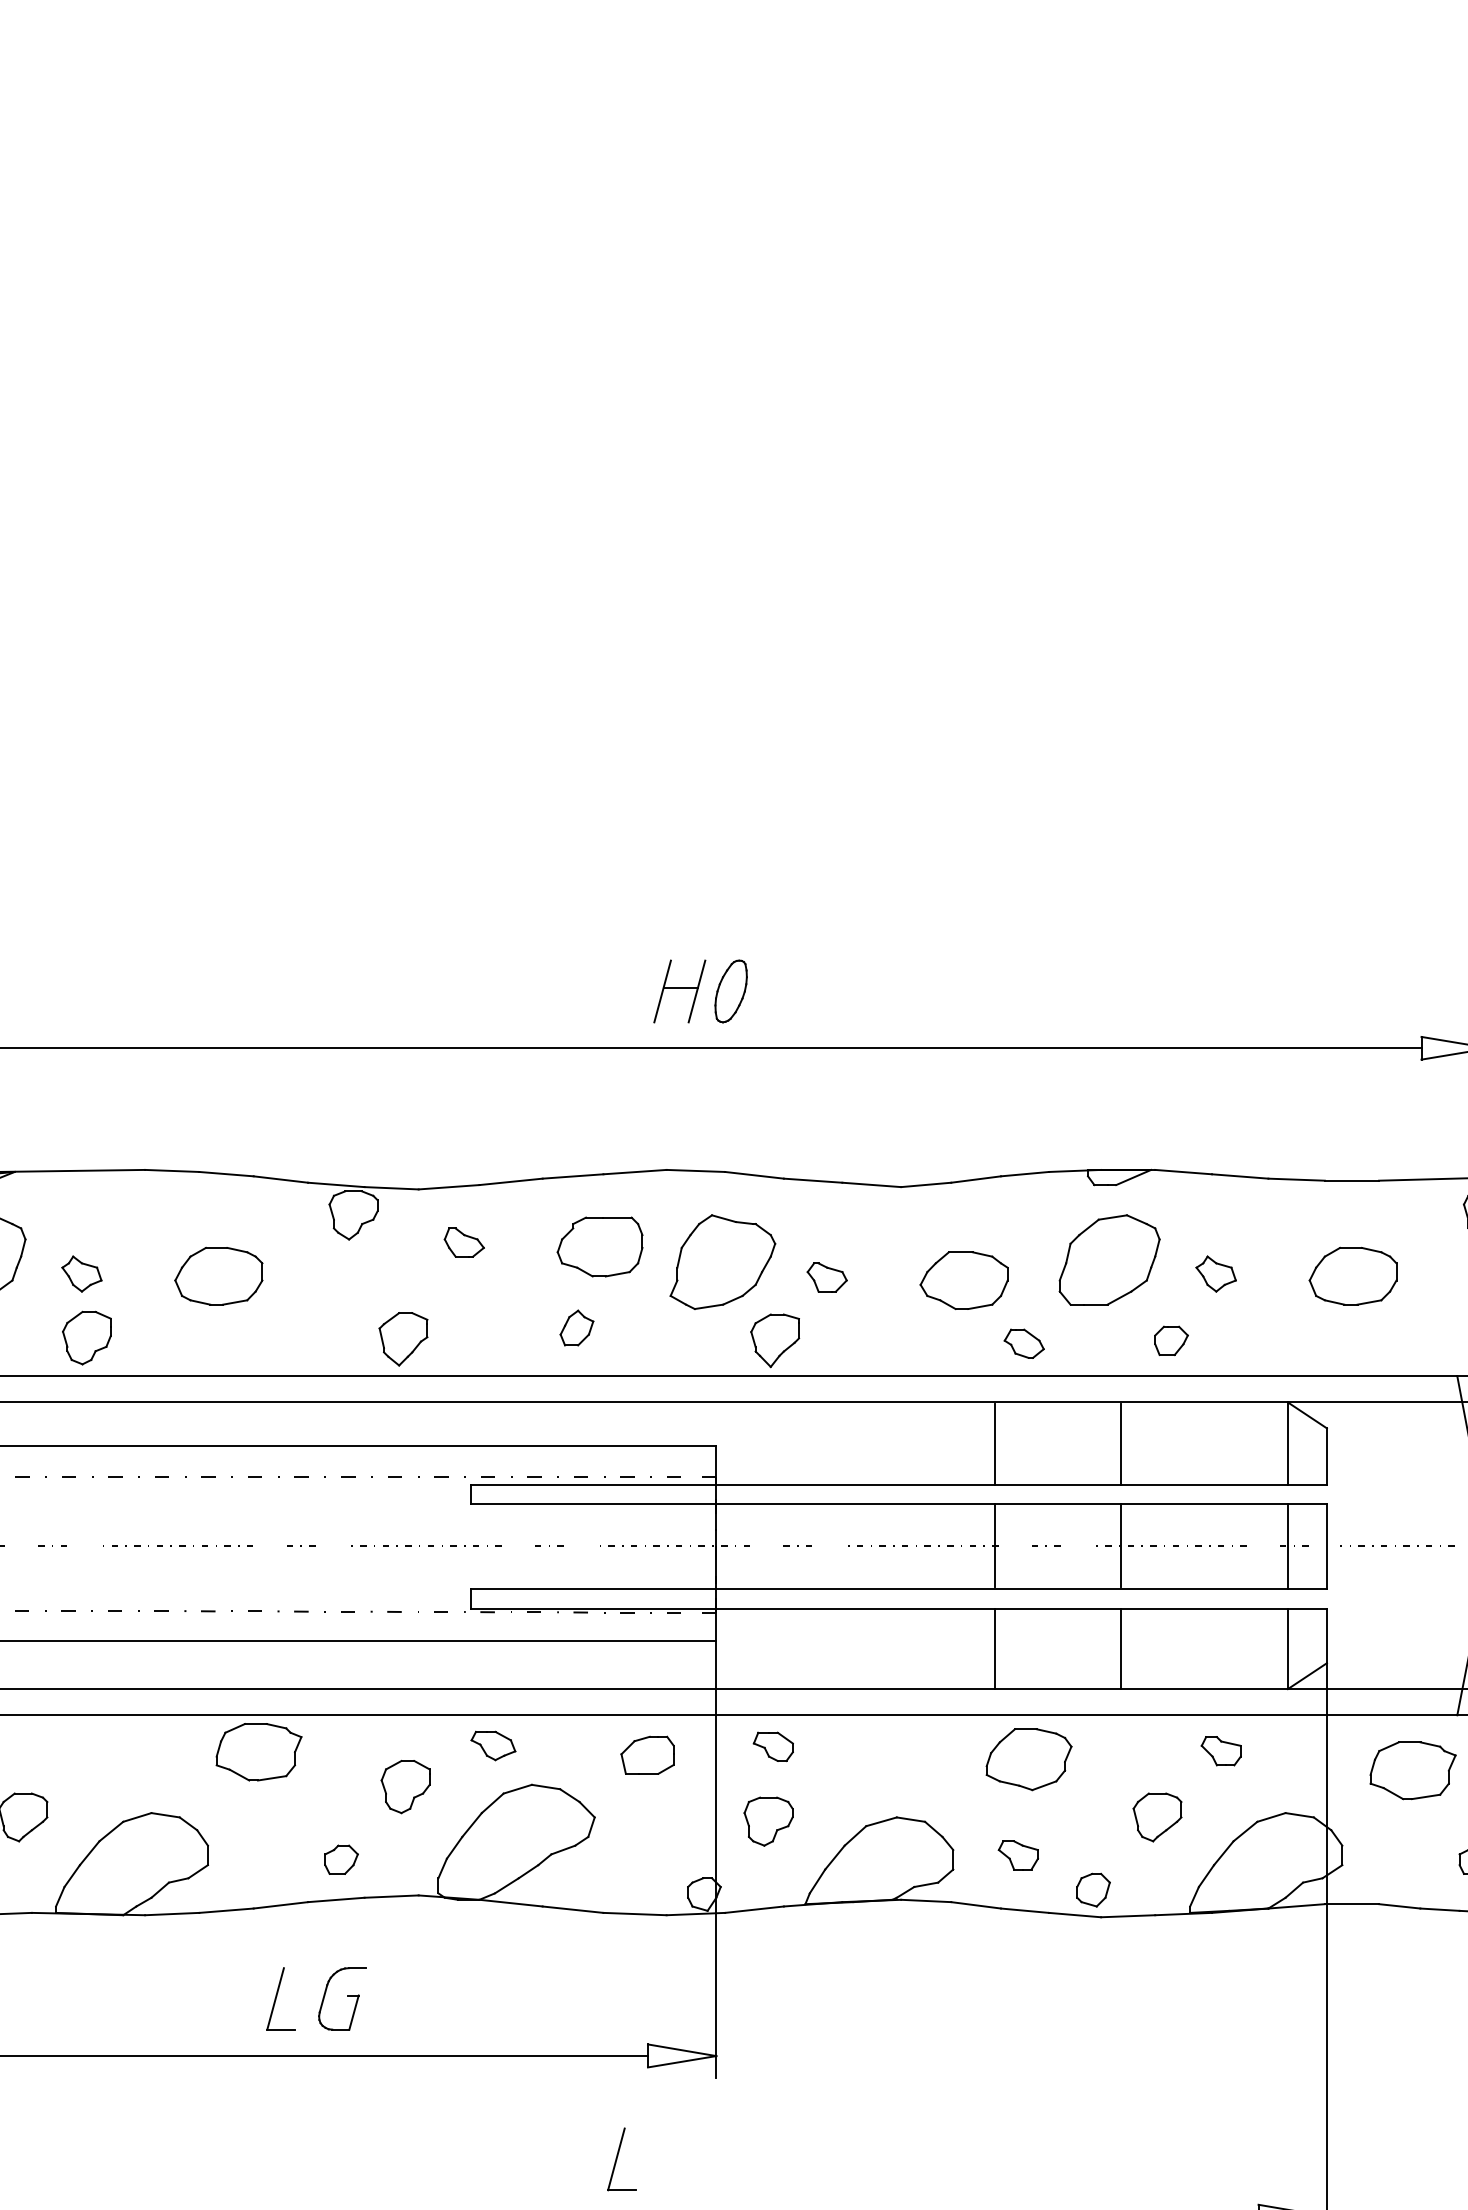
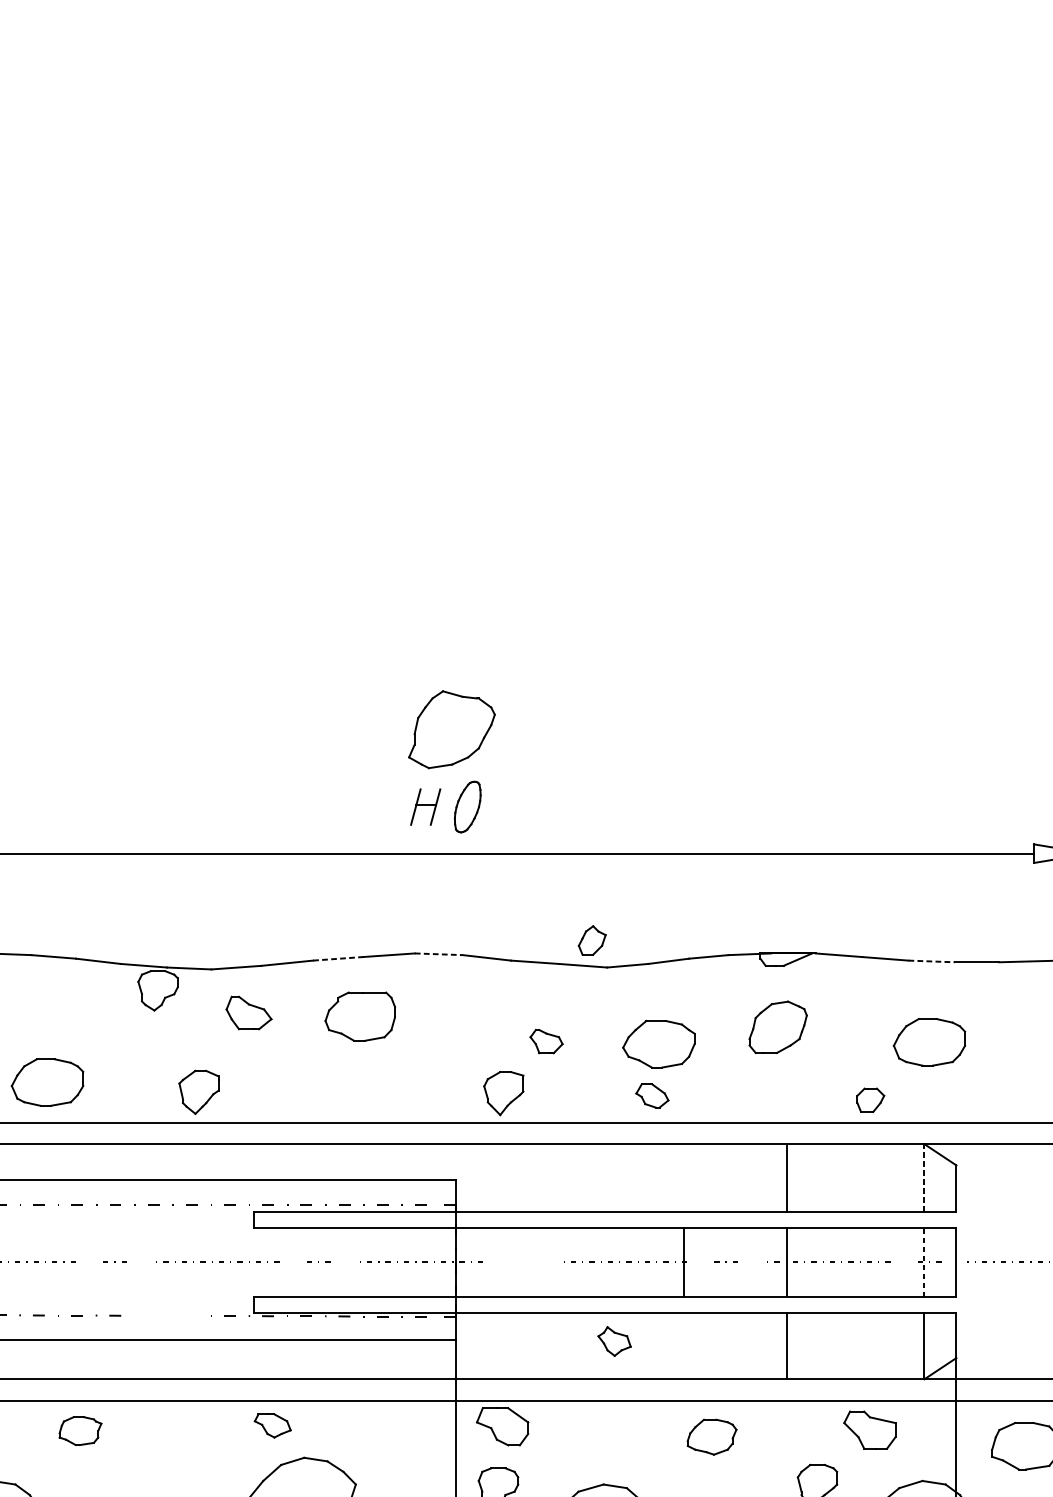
part: (679, 991) -> (425, 807), size x0.7
line: (696, 1170) -> (439, 953), solid -> dashed
line: (573, 1176) -> (338, 958), solid -> dashed
line: (1297, 1179) -> (932, 961), solid -> dashed
part: (463, 1242) -> (248, 1012), size x1.4
part: (1109, 1259) -> (778, 1026), size x0.7
part: (722, 1261) -> (451, 729), moved
part: (1215, 1273) -> (614, 1341), moved
part: (218, 1275) -> (47, 1081), moved
part: (1352, 1275) -> (928, 1041), moved
part: (576, 1327) -> (591, 939), moved
part: (1171, 1340) -> (870, 1099), moved
part: (1023, 1343) -> (651, 1095), moved
line: (1287, 1443) -> (924, 1177), solid -> dashed
line: (994, 1444) -> (683, 1178), removed
line: (797, 1545) -> (522, 1261), removed
line: (1287, 1546) -> (924, 1262), solid -> dashed
line: (341, 1611) -> (148, 1315), removed
line: (387, 1611) -> (185, 1315), removed
line: (994, 1648) -> (683, 1345), removed
part: (772, 1746) -> (501, 1426), size x1.6
part: (1220, 1751) -> (869, 1430), size x1.6
part: (258, 1752) -> (80, 1431), size x0.6
part: (647, 1754) -> (399, 1432), removed
part: (1028, 1759) -> (711, 1437), size x0.7
part: (405, 1787) -> (200, 1459), removed

